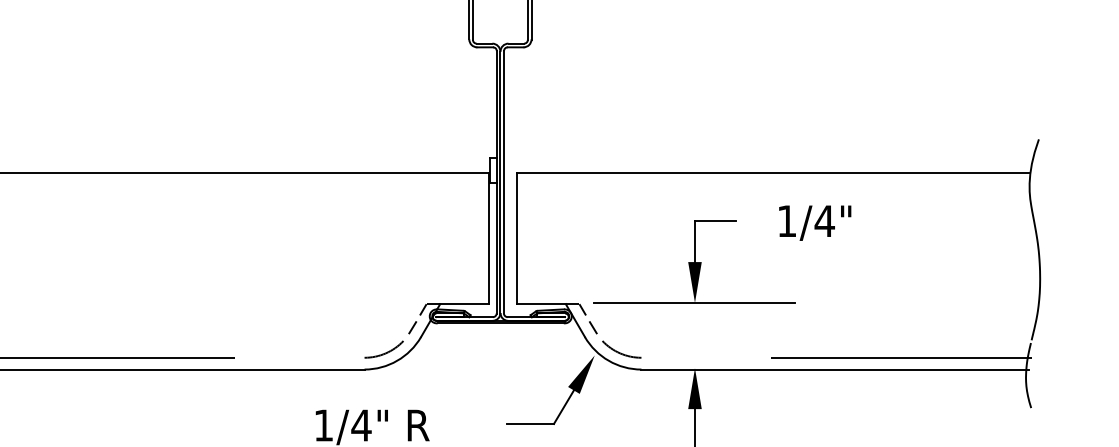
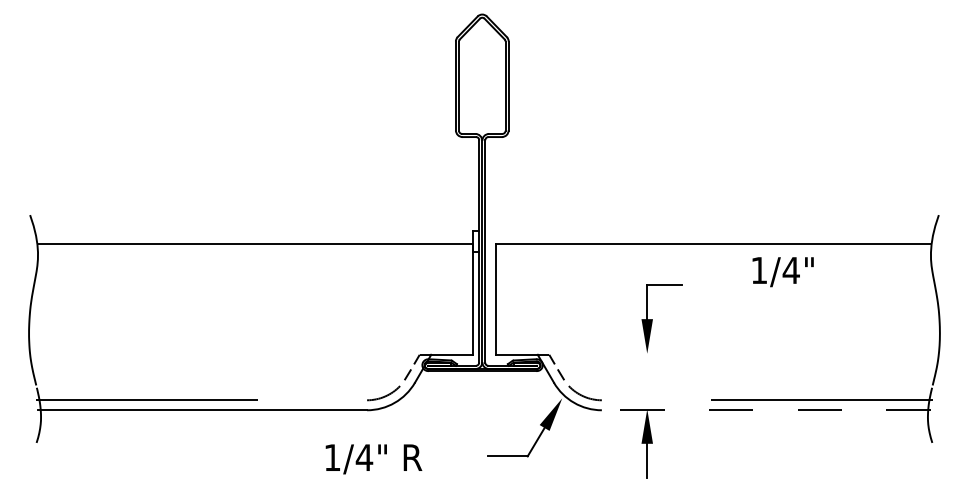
text: (814, 223) -> (782, 272), moved
line: (694, 302) -> (646, 353), removed
line: (834, 369) -> (765, 410), solid -> dashed

